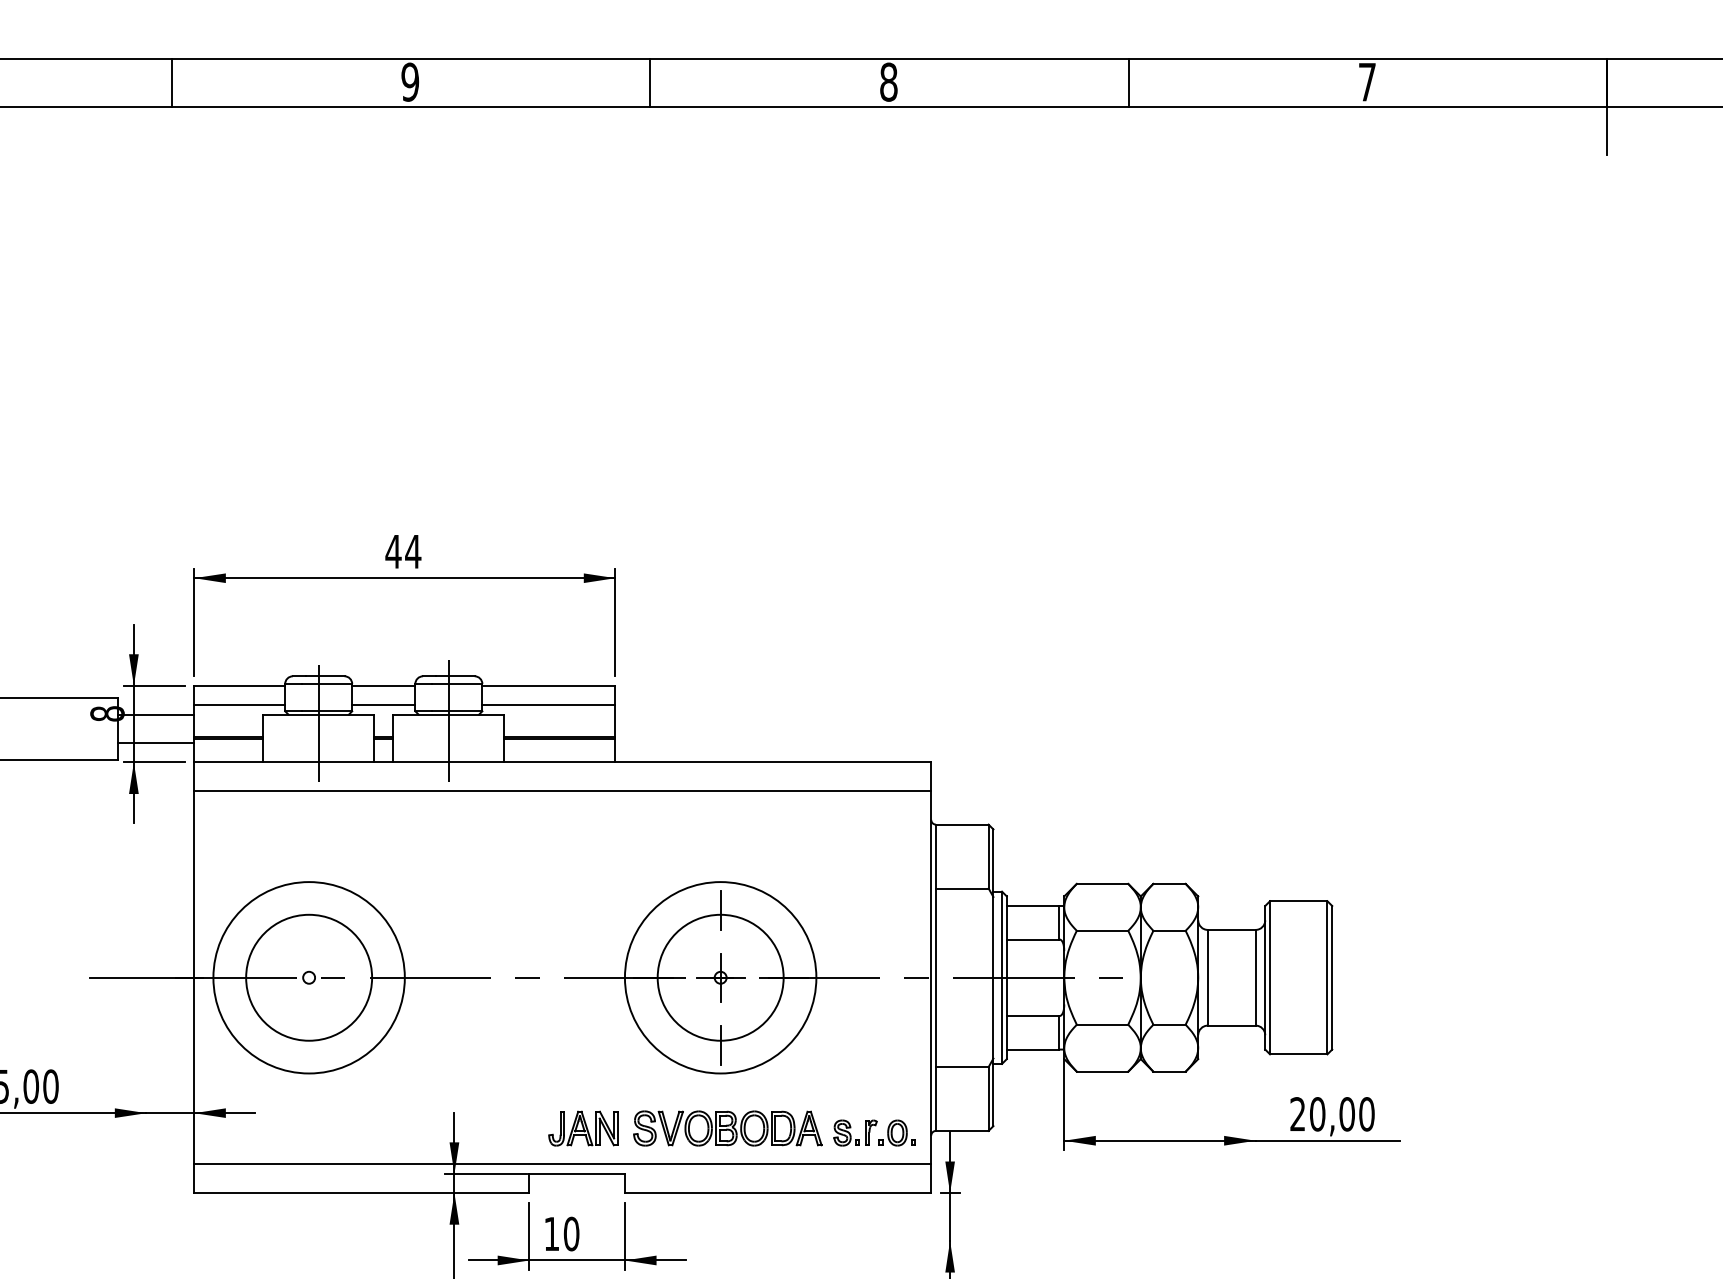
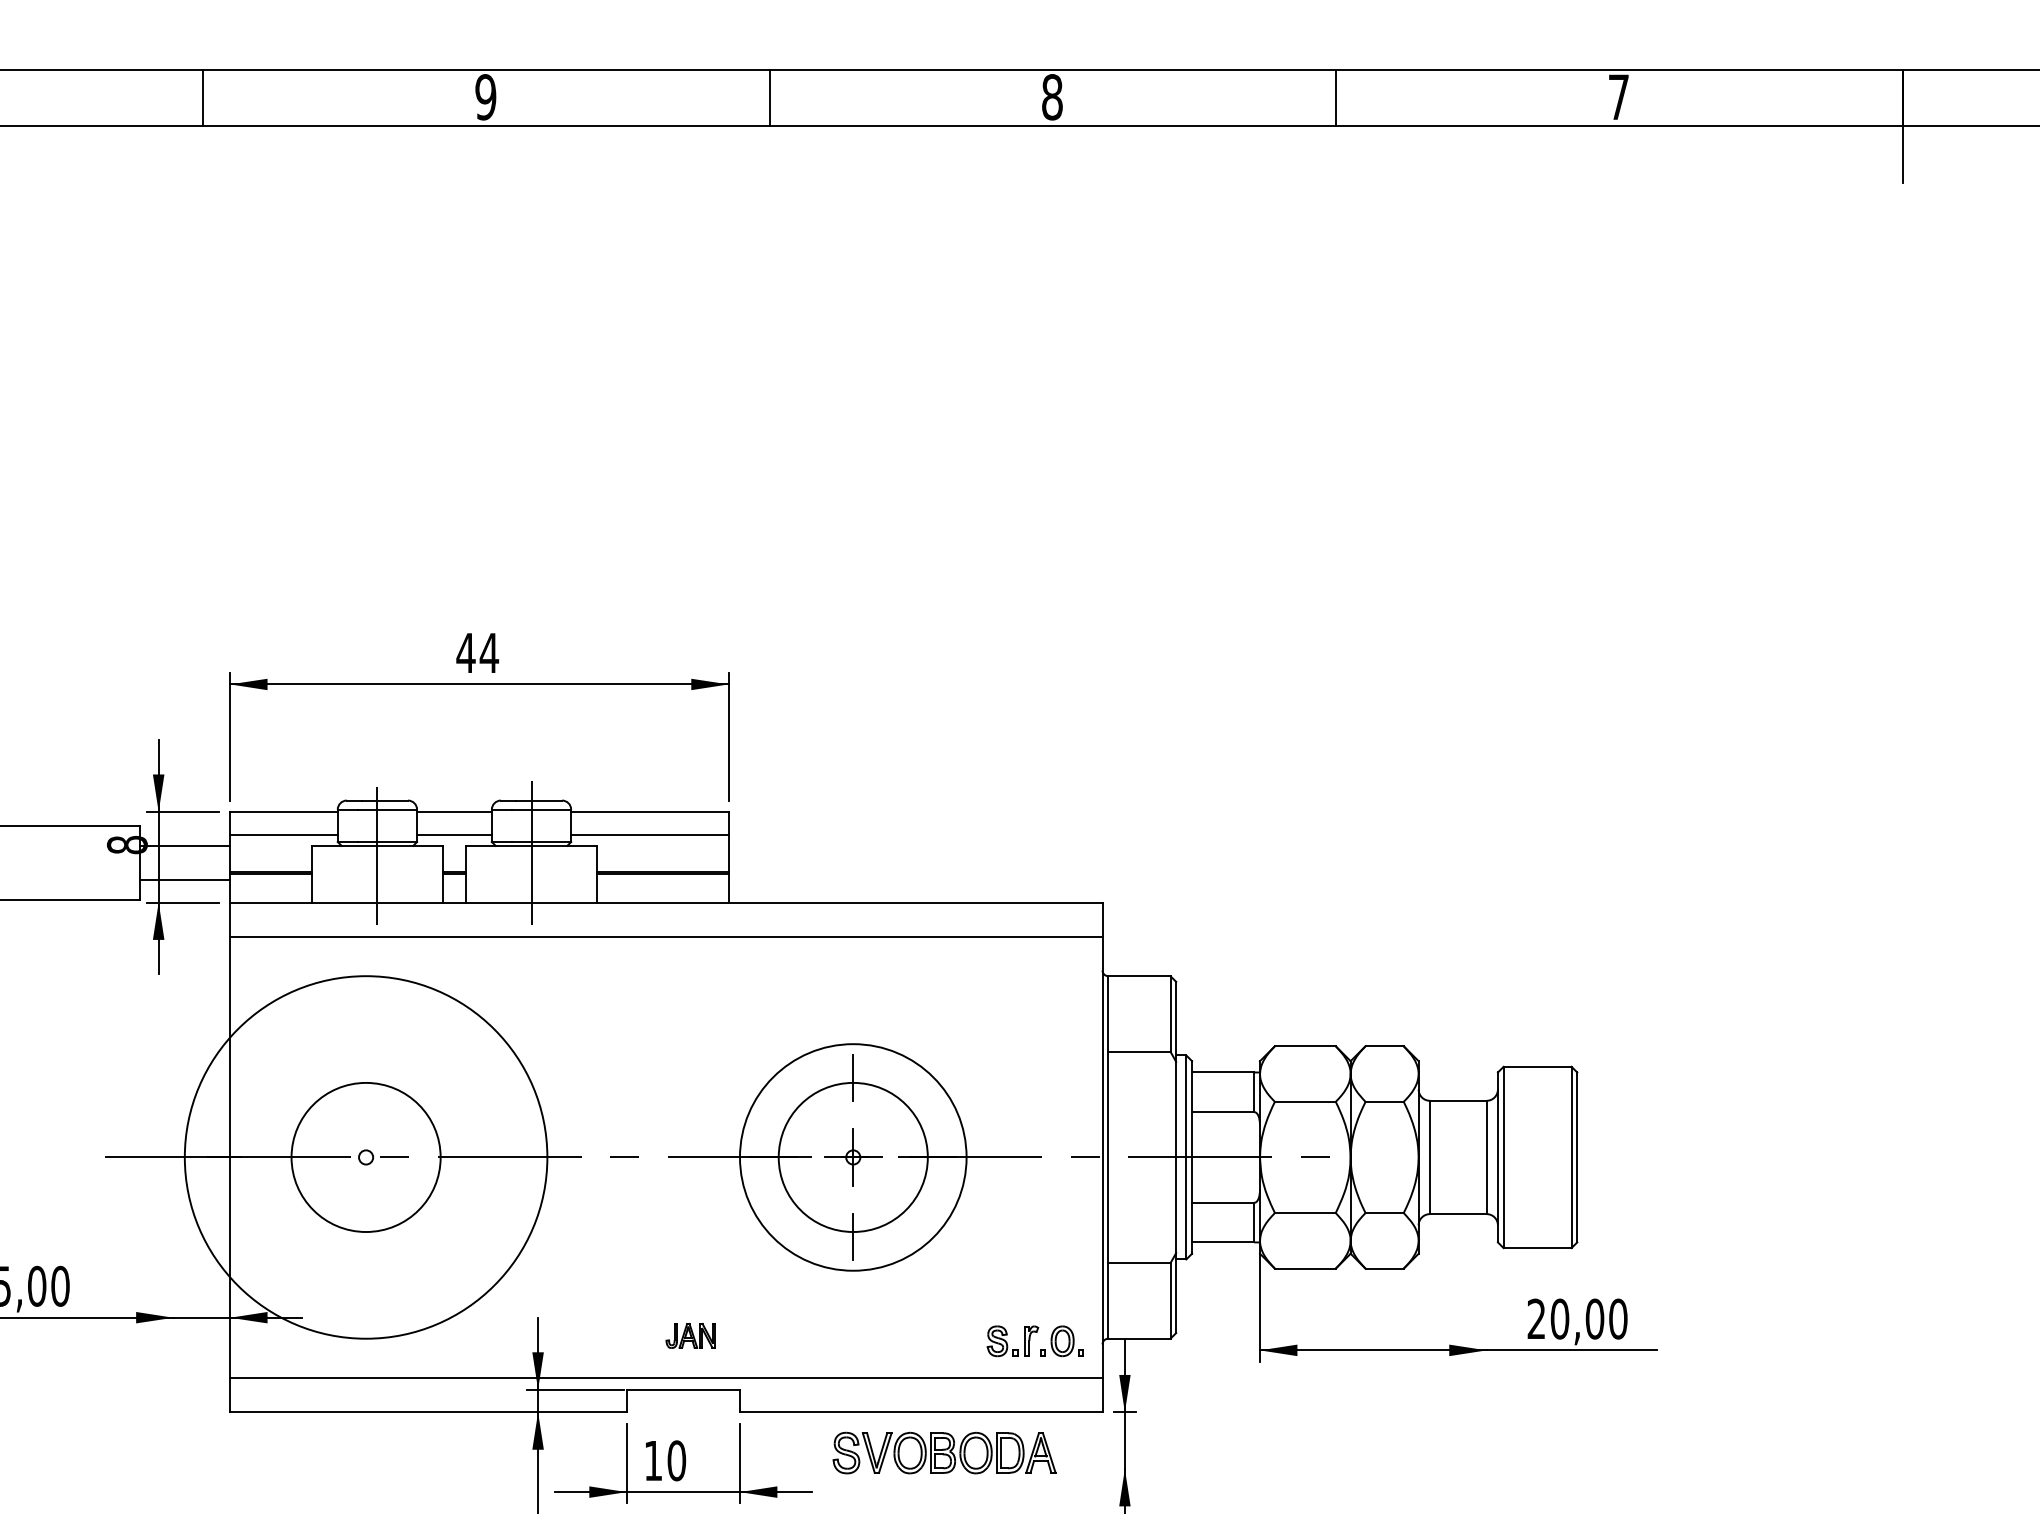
circle: (308, 977) -> (365, 1157), size x1.6
part: (583, 1128) -> (690, 1335), size x0.6
part: (727, 1128) -> (944, 1453), moved

